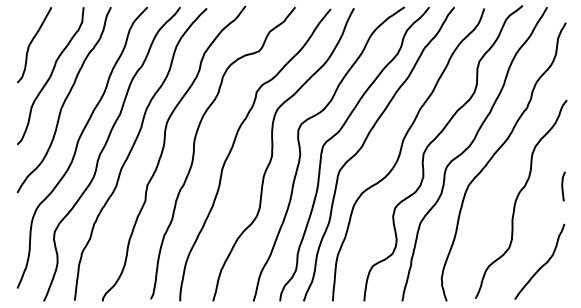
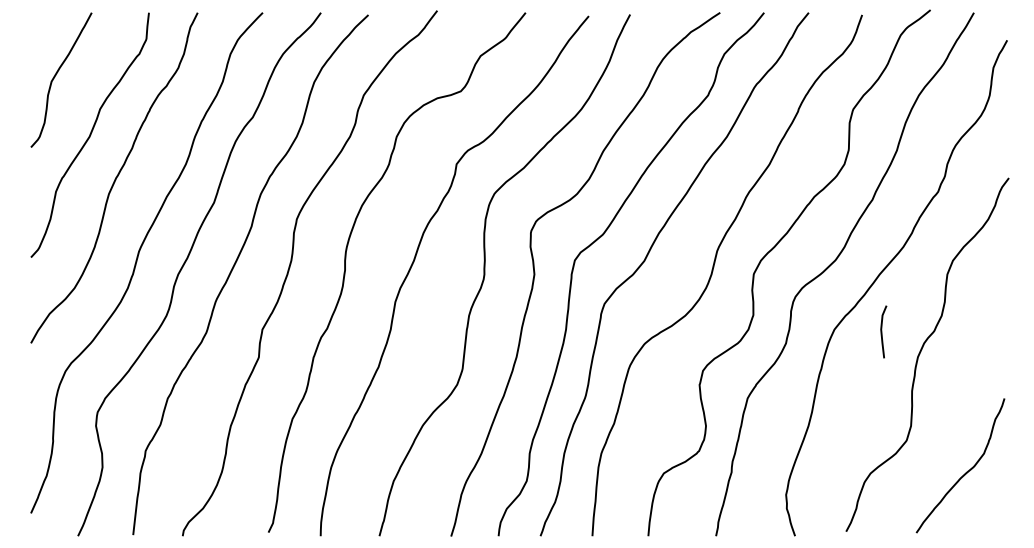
line: (563, 186) -> (883, 331), moved

